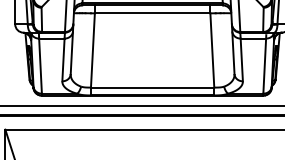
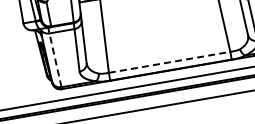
line: (40, 65) -> (55, 59), solid -> dashed
line: (152, 87) -> (169, 62), solid -> dashed

